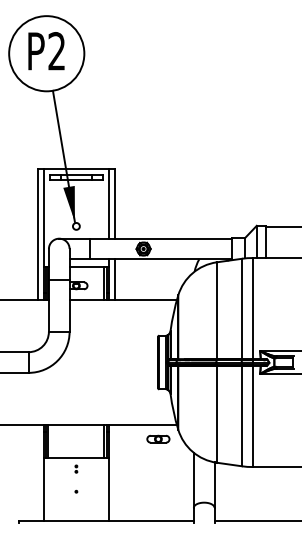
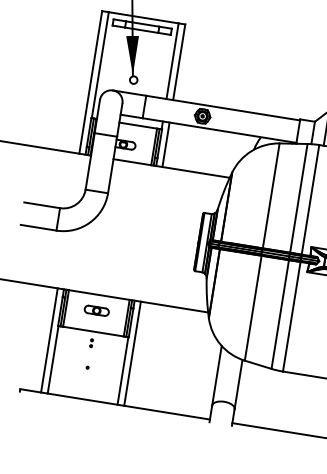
part: (158, 438) -> (97, 310), moved
line: (38, 472) -> (49, 340), added
line: (114, 472) -> (132, 353), added

